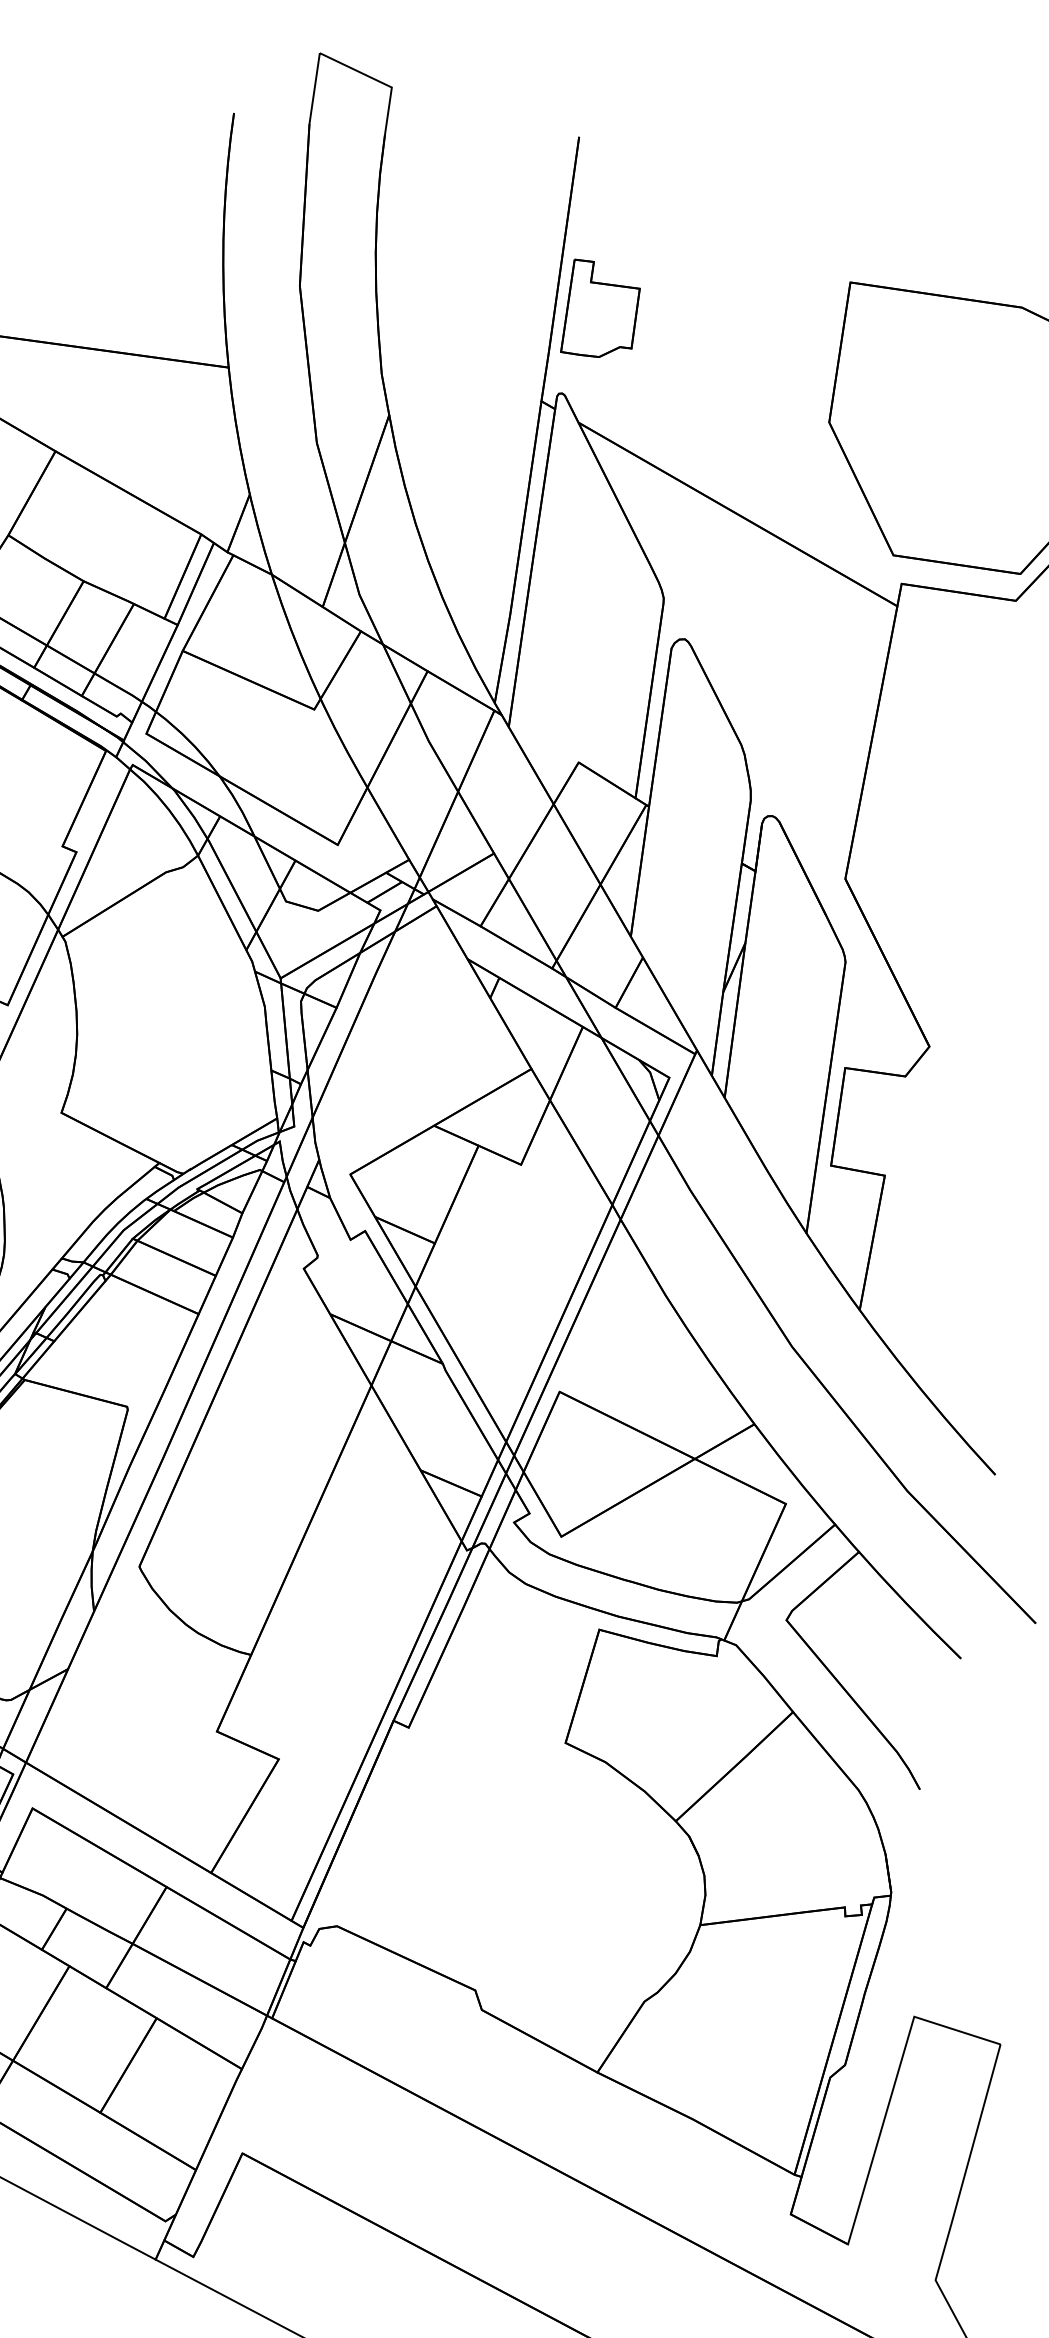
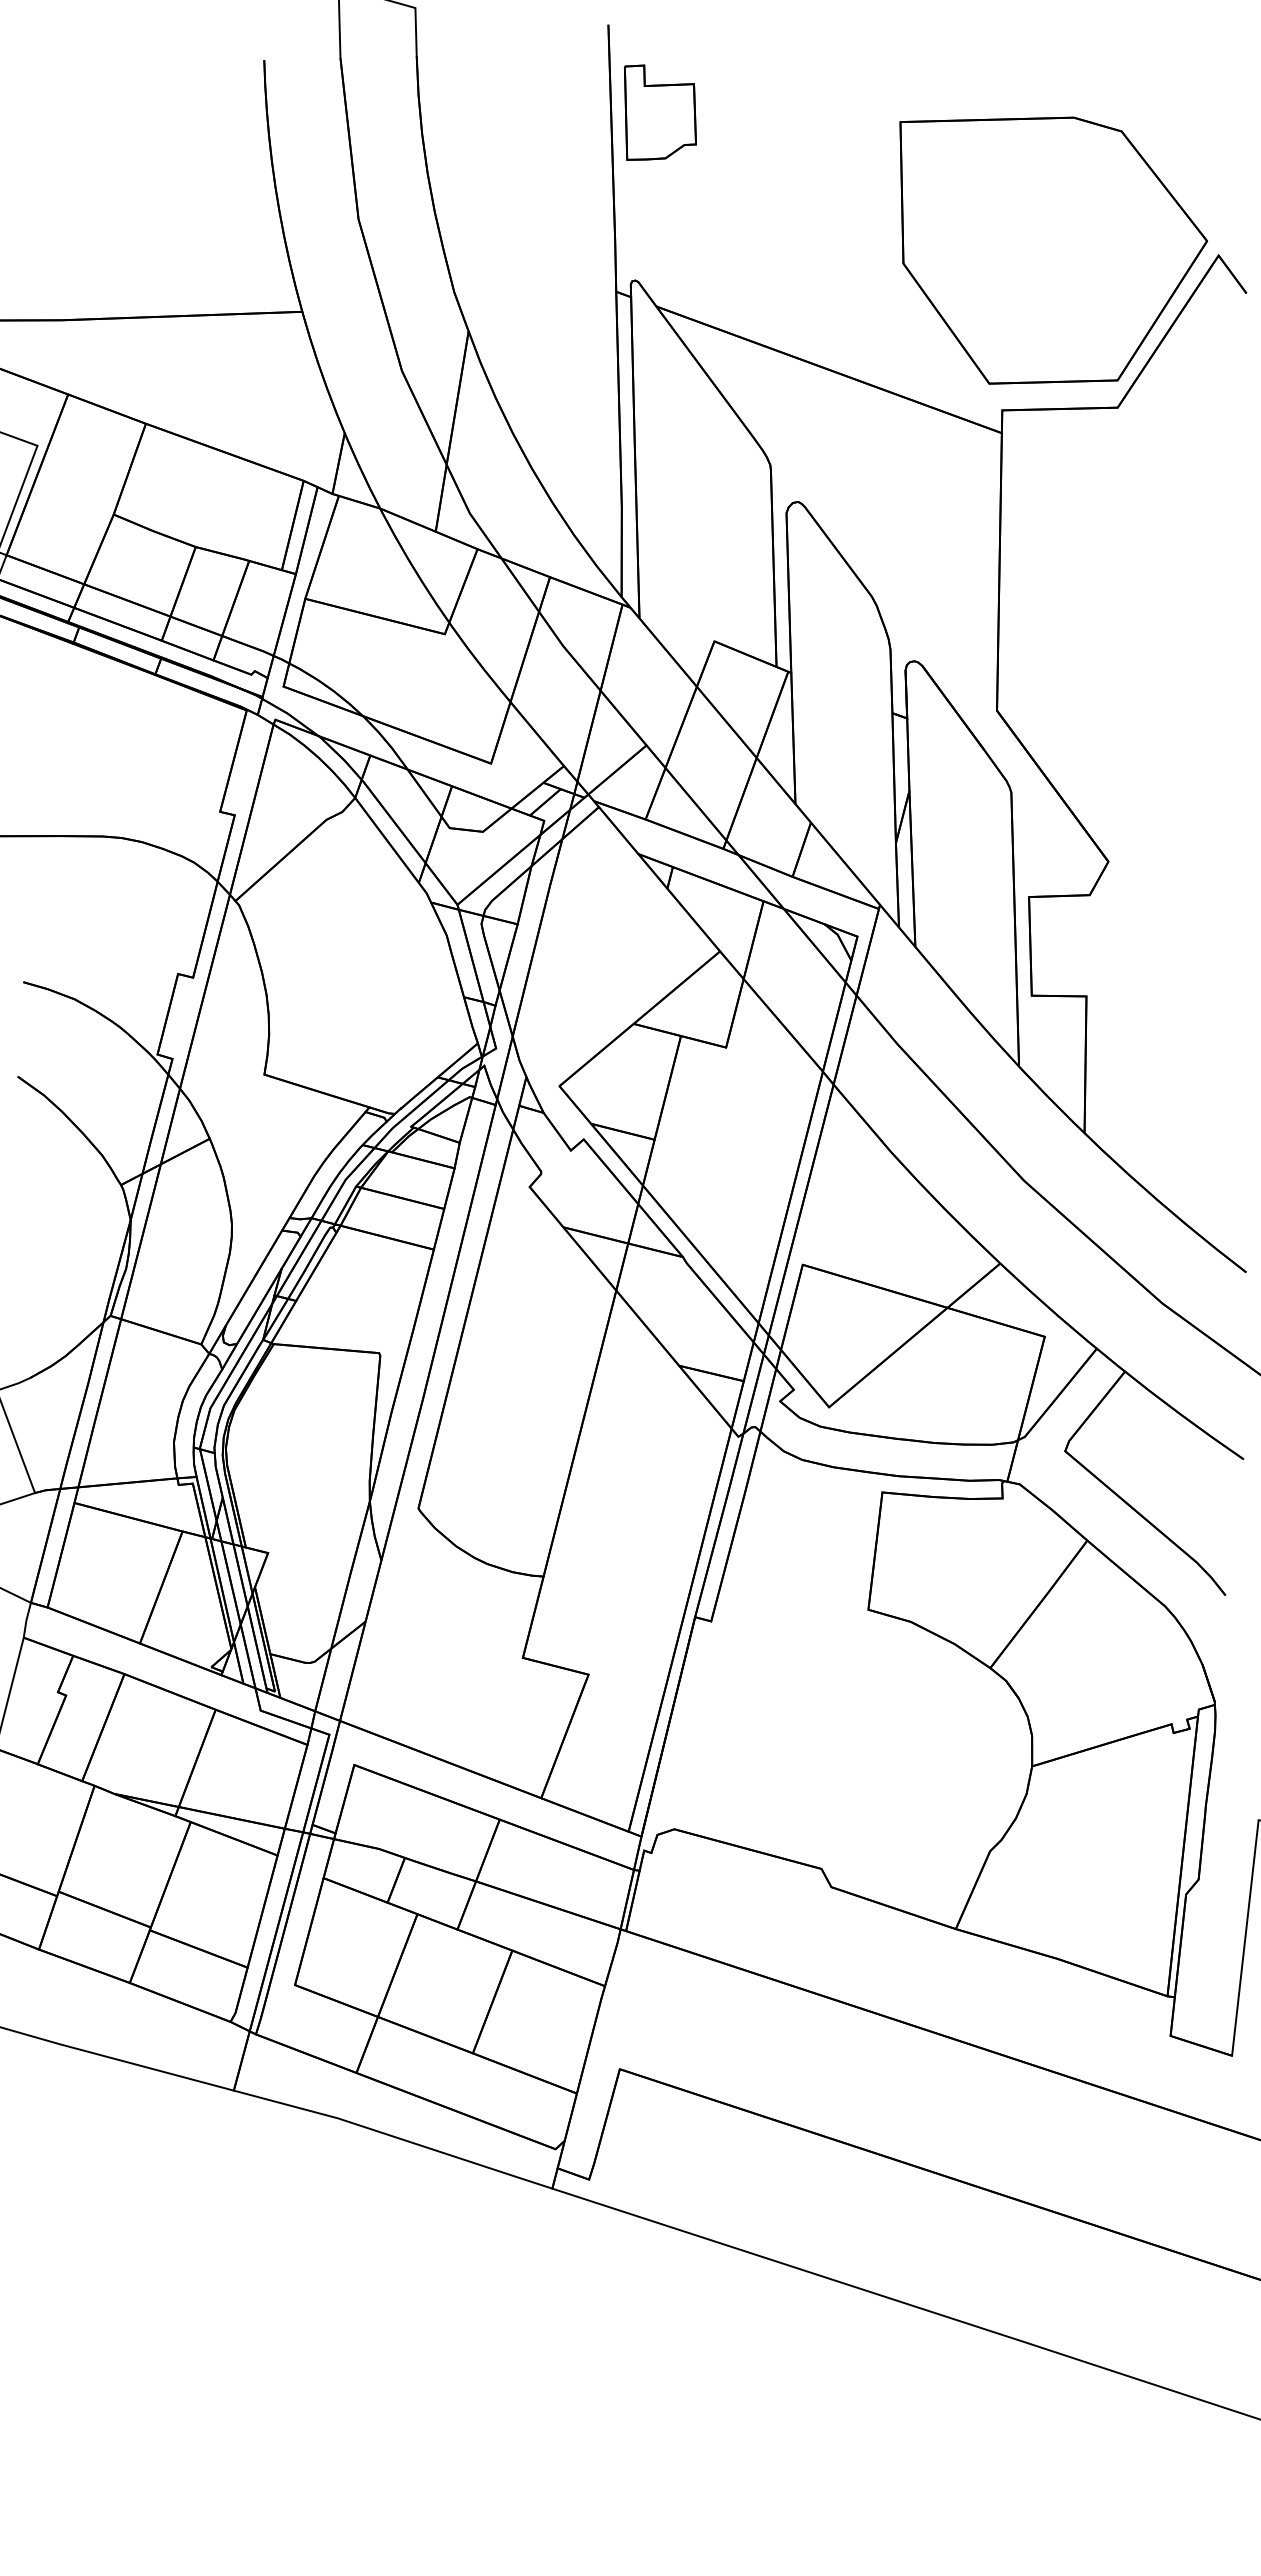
part: (601, 310) -> (660, 112), moved

